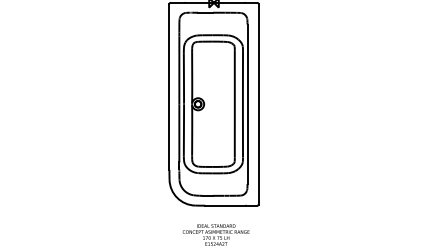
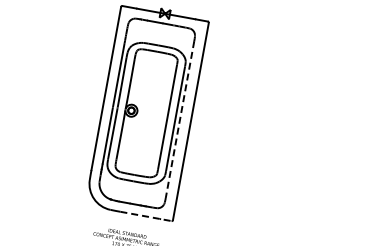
line: (247, 104) -> (179, 119), solid -> dashed
line: (231, 205) -> (146, 216), solid -> dashed

